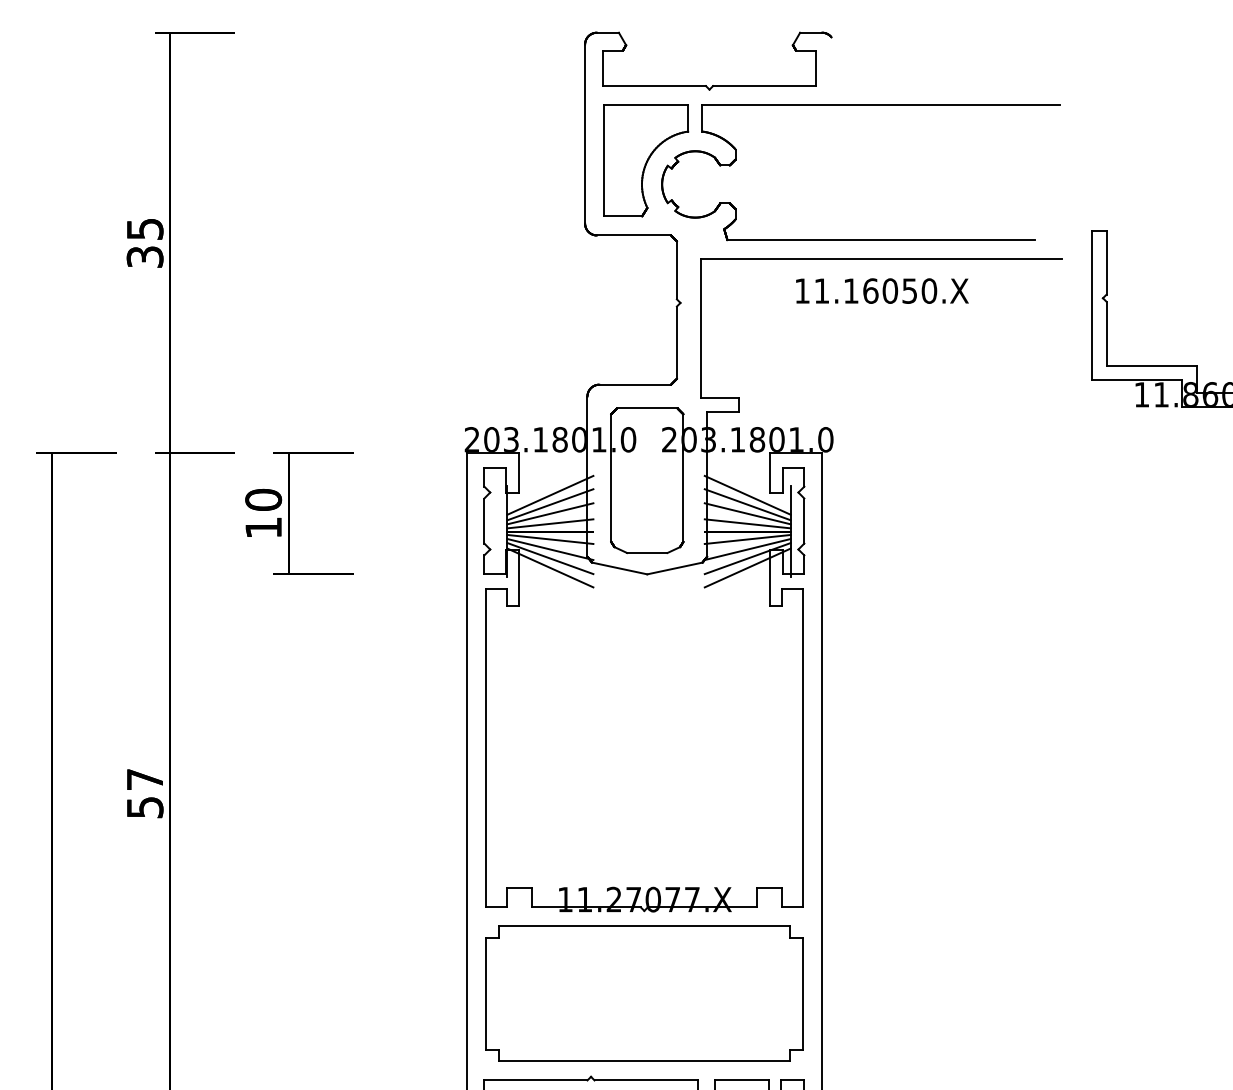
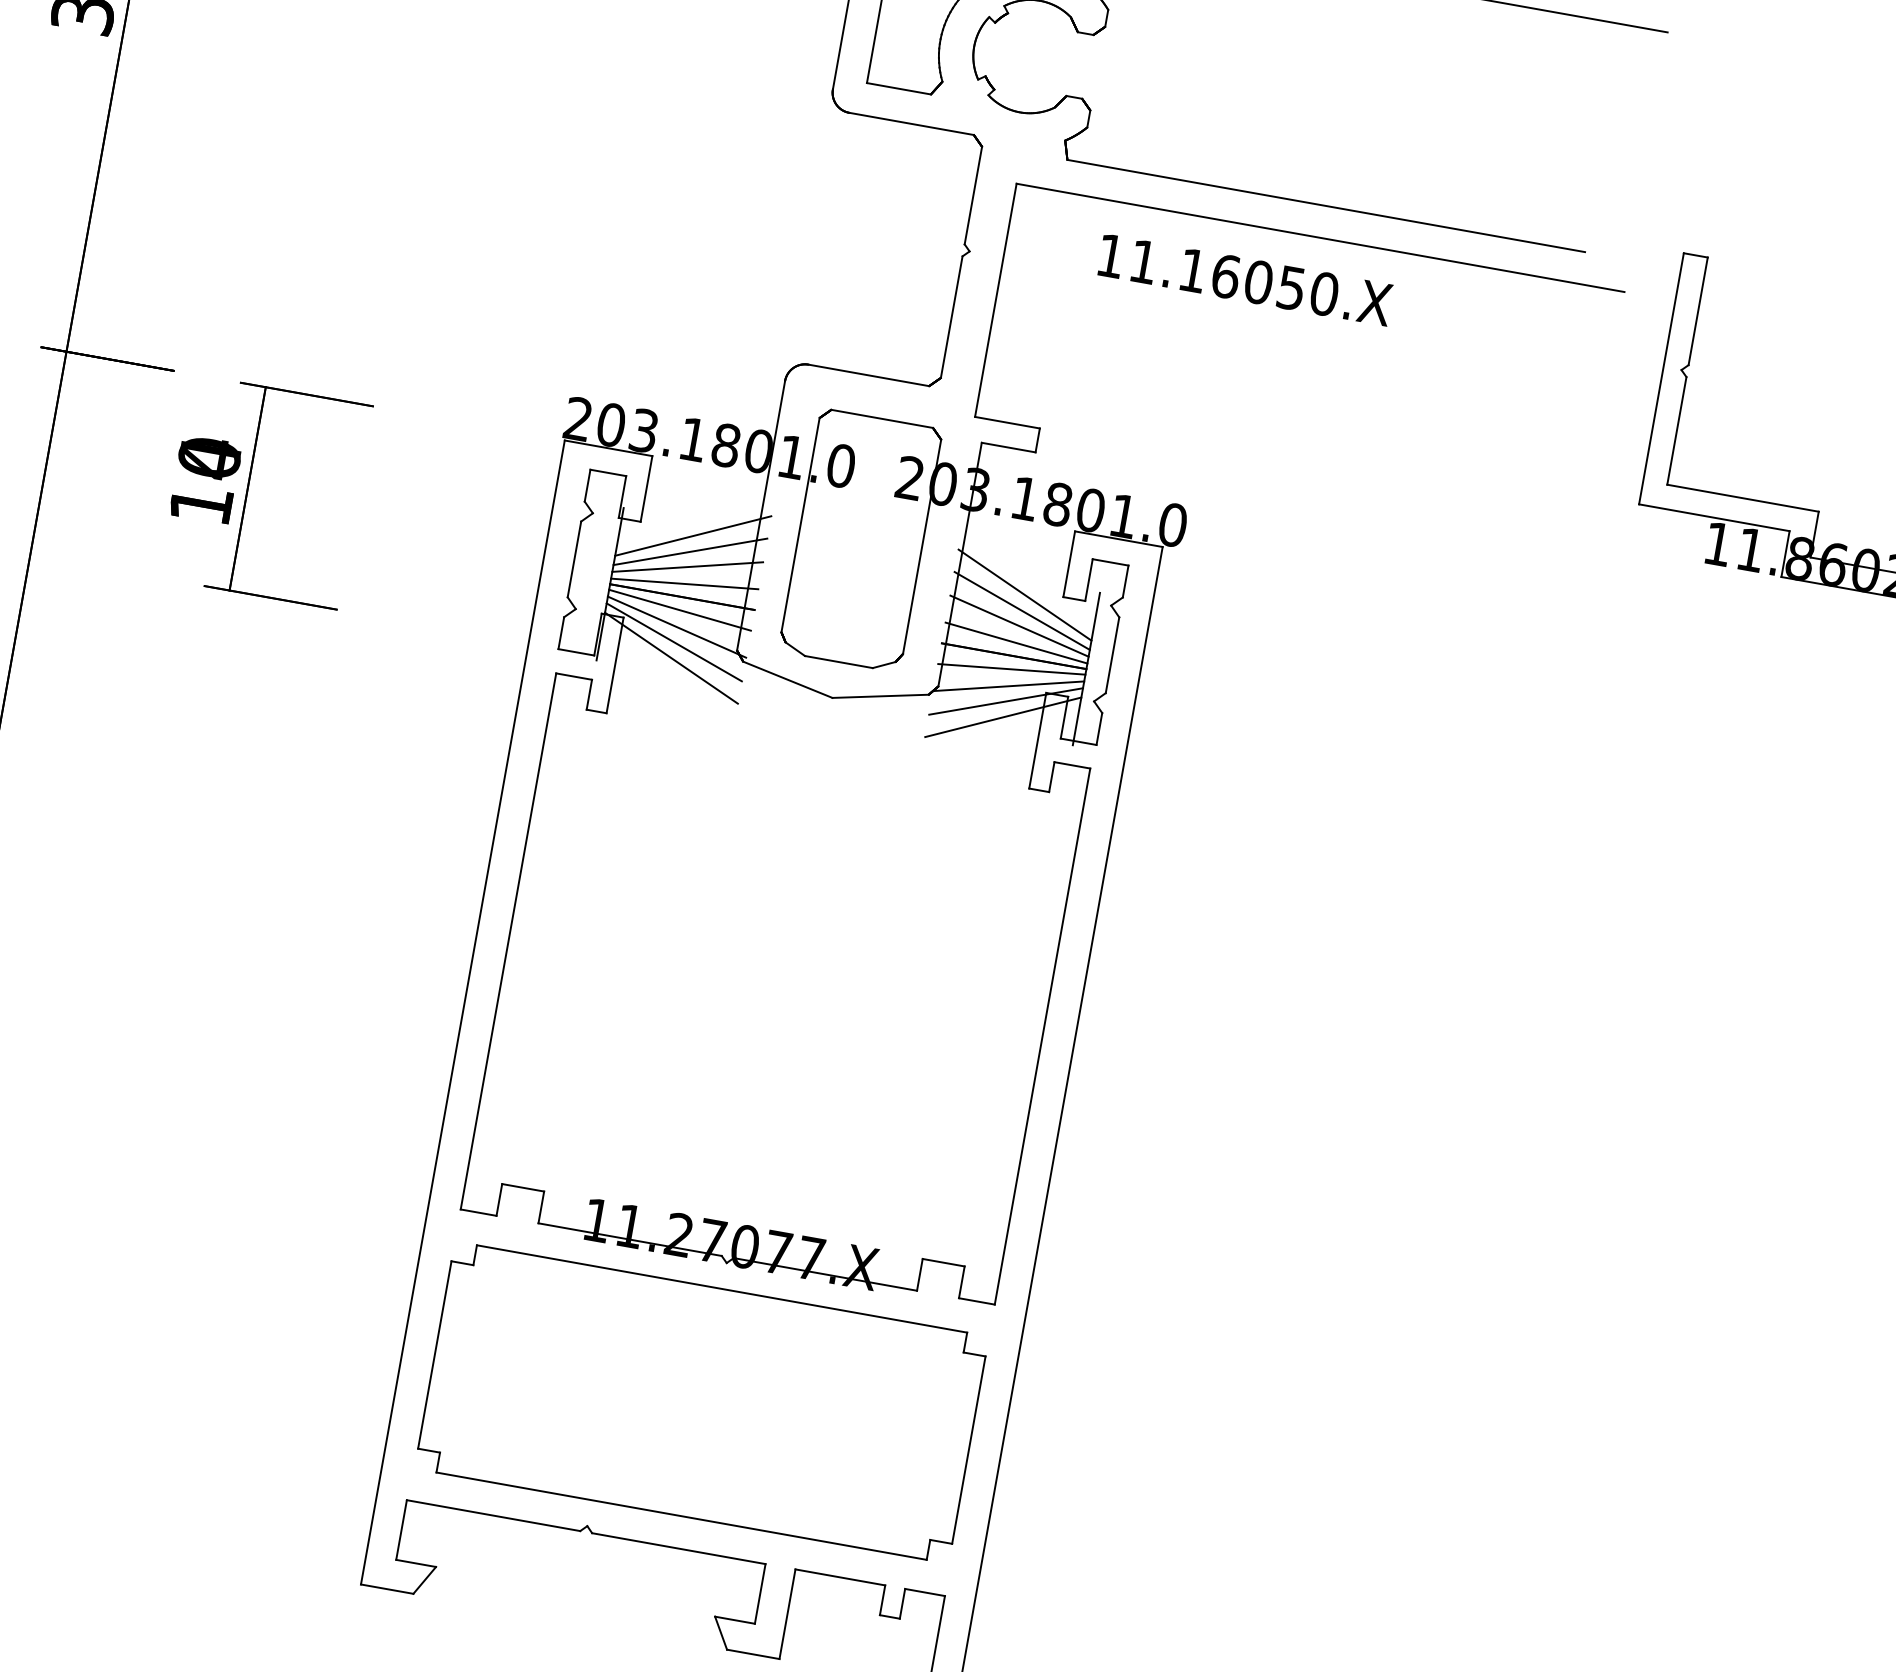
text: (882, 290) -> (1245, 279), moved
text: (263, 499) -> (209, 457), 10 -> 14

